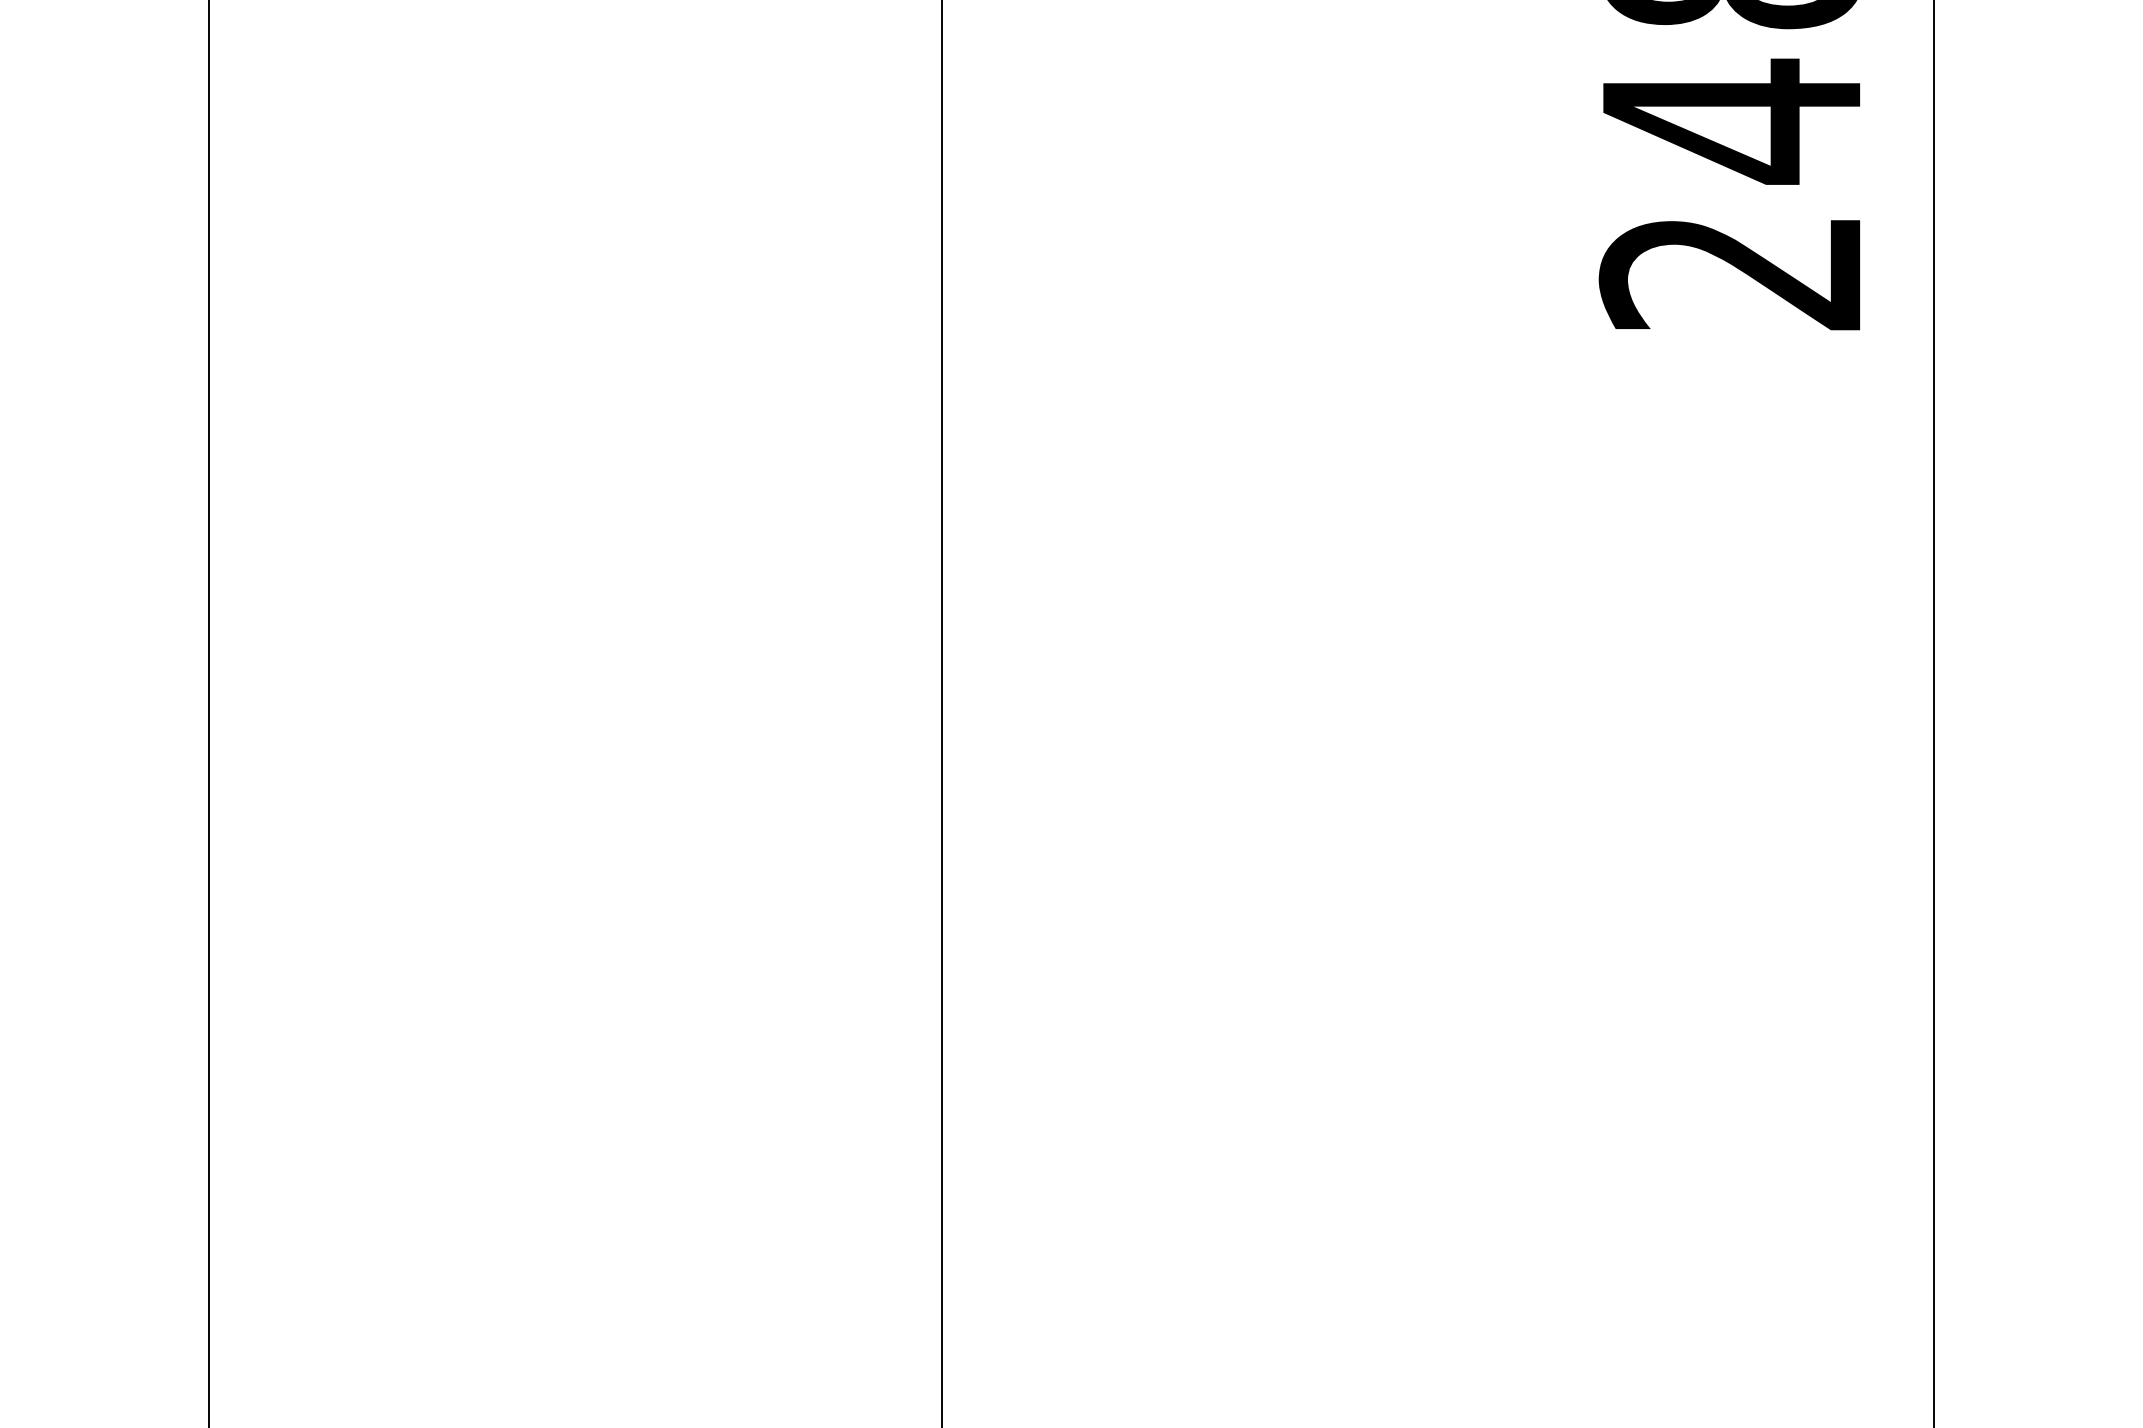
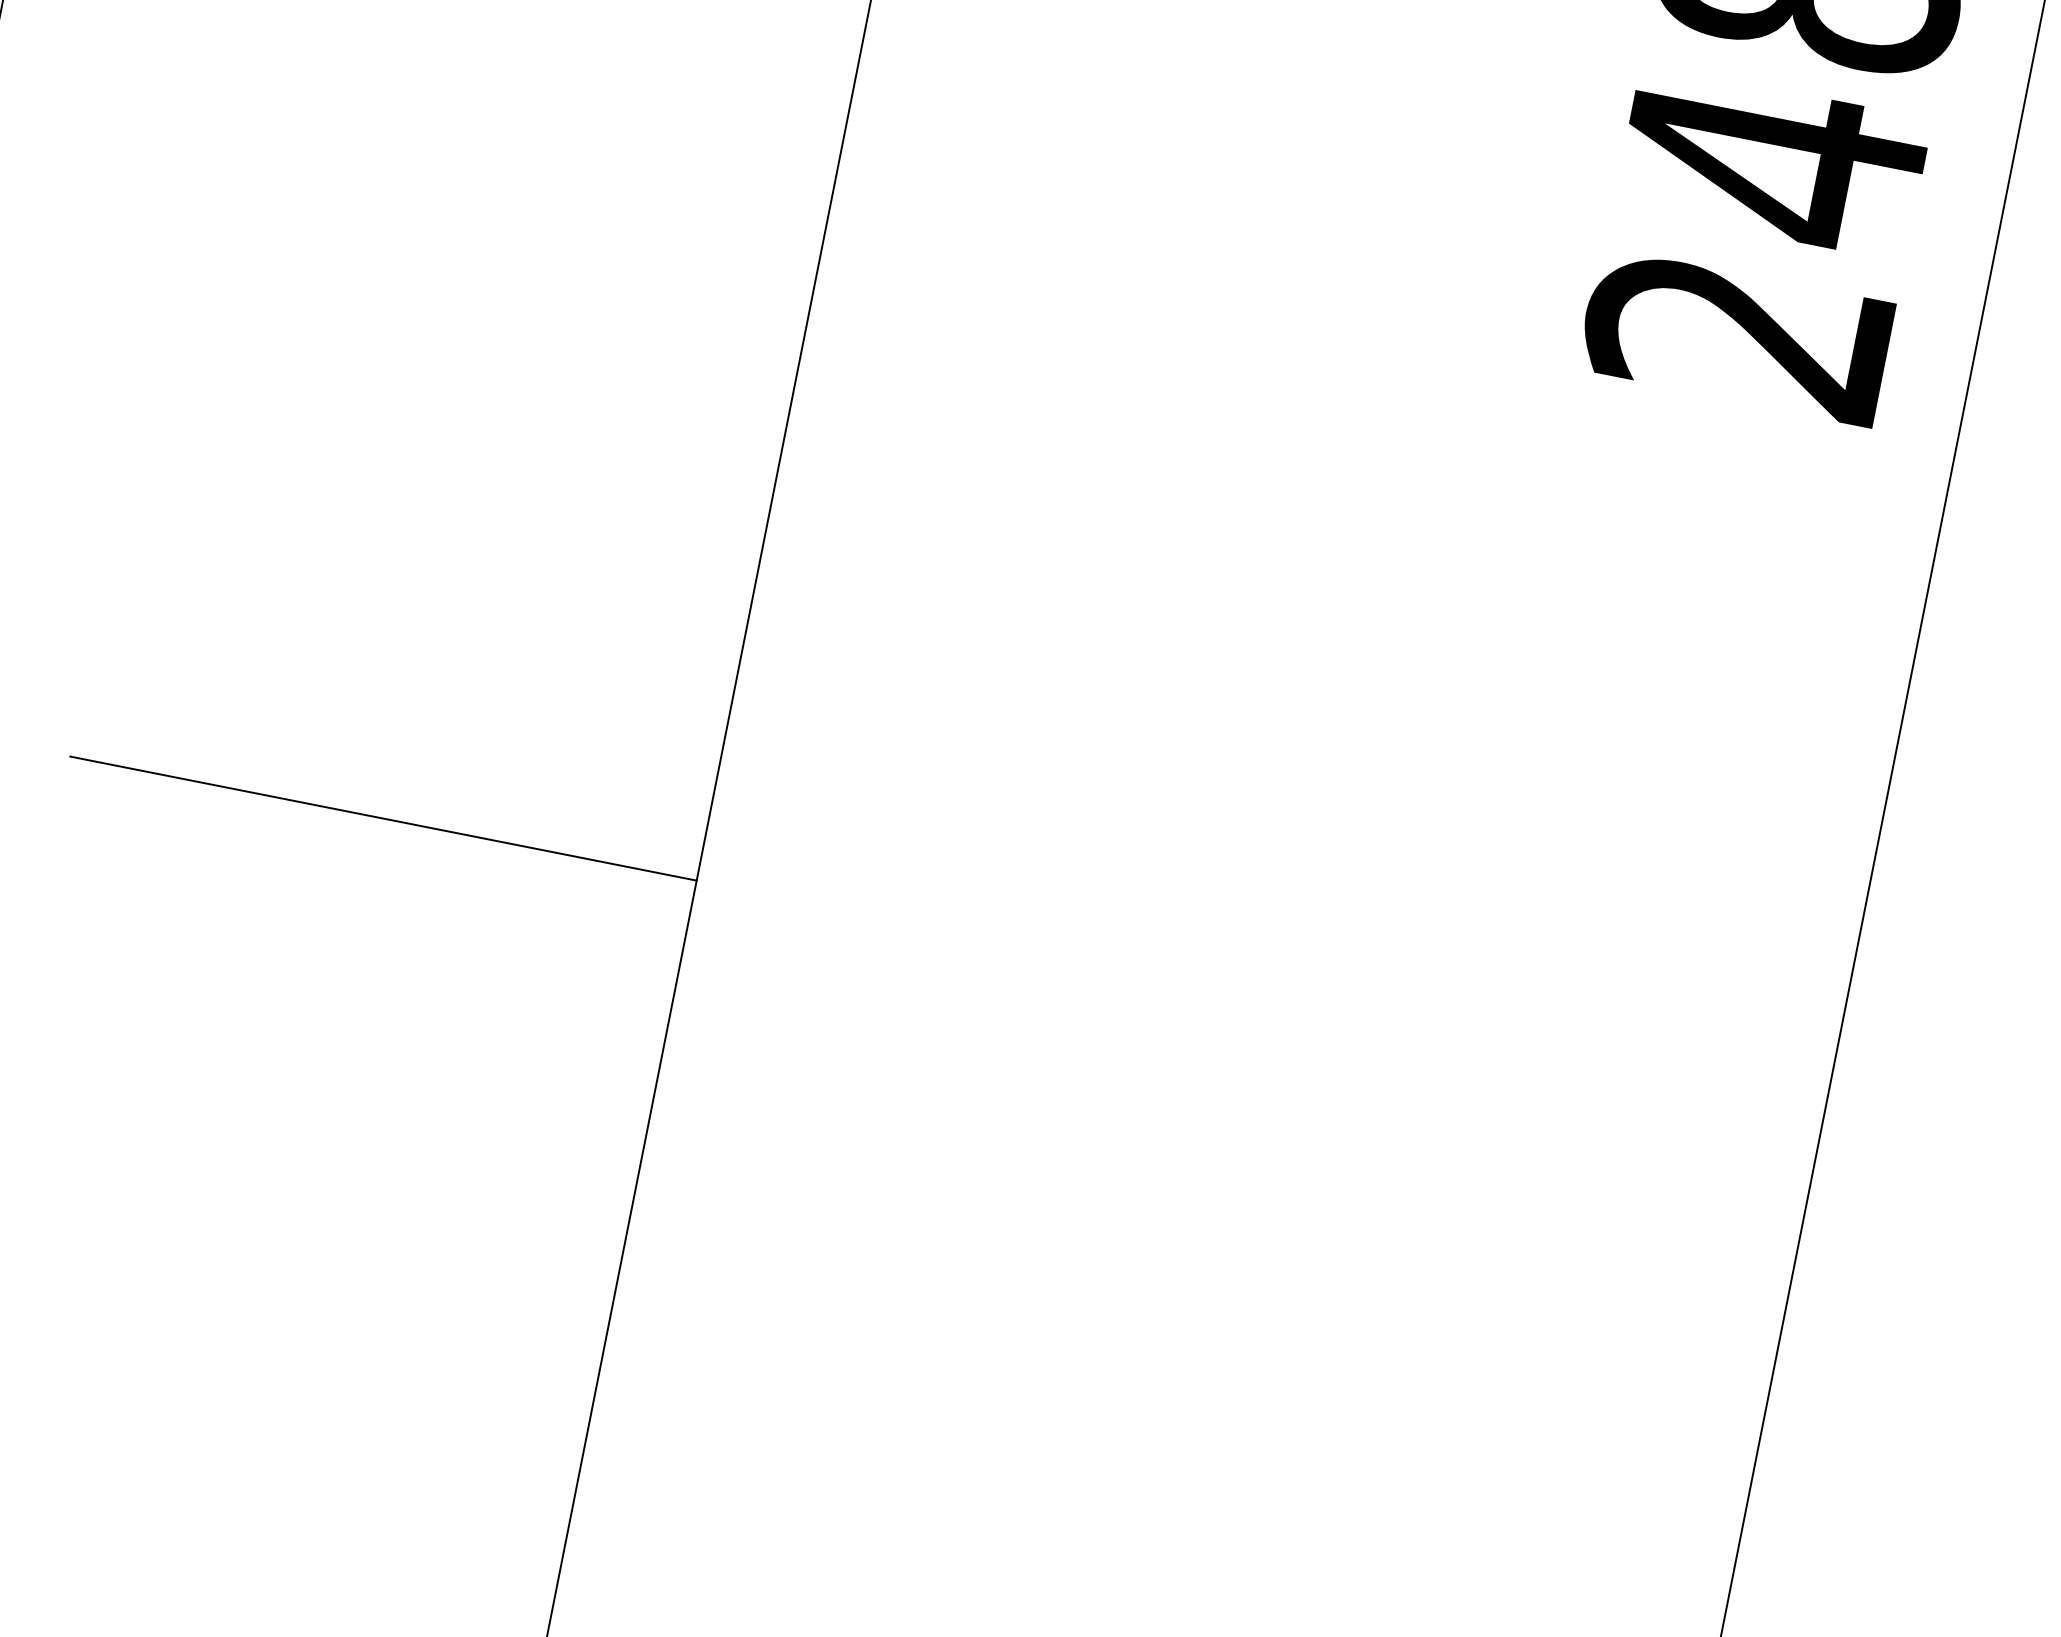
line: (667, 908) -> (383, 818), added

